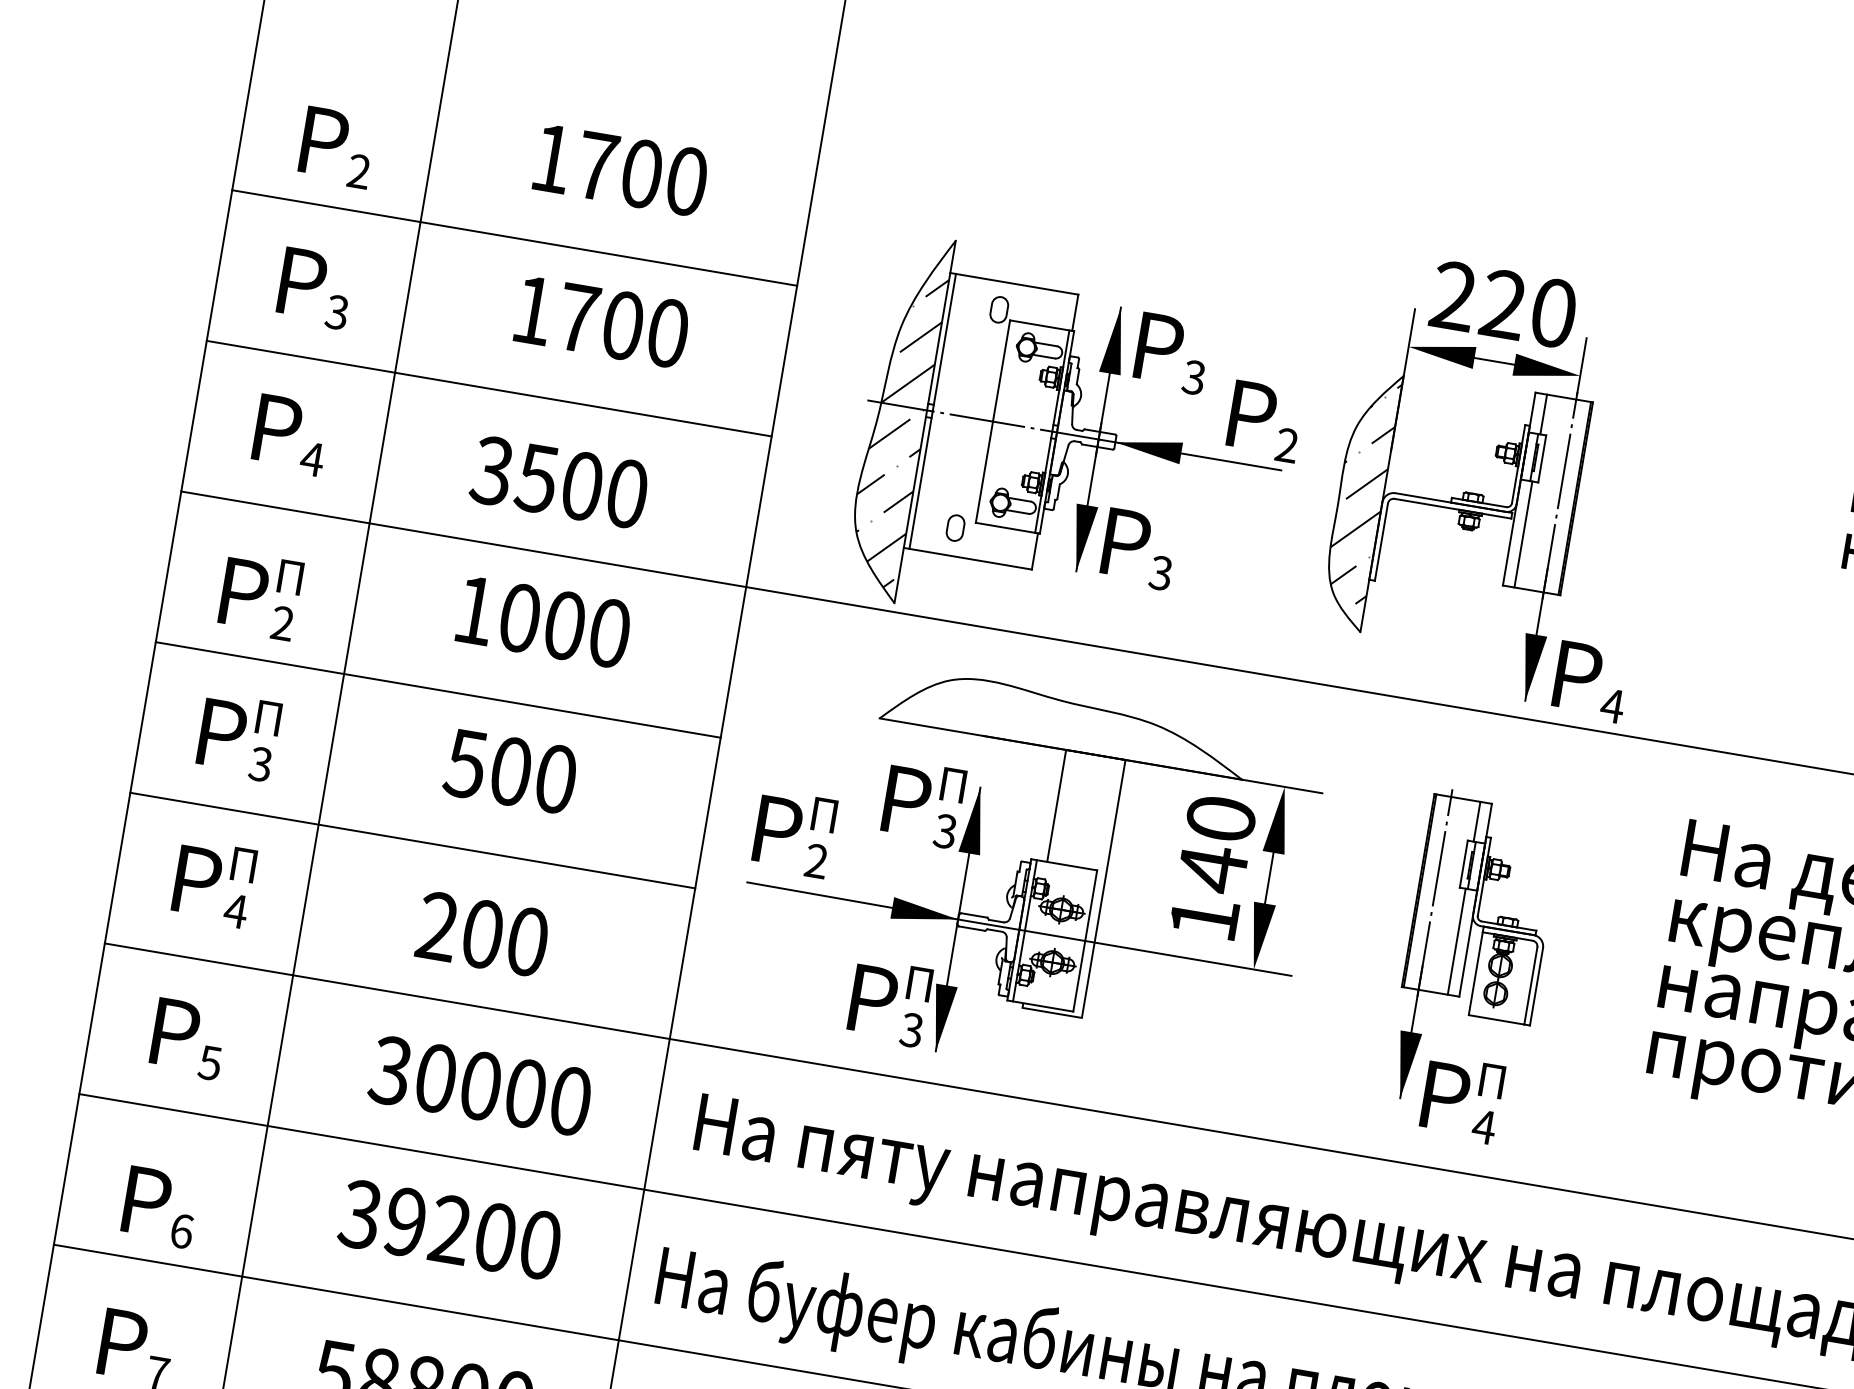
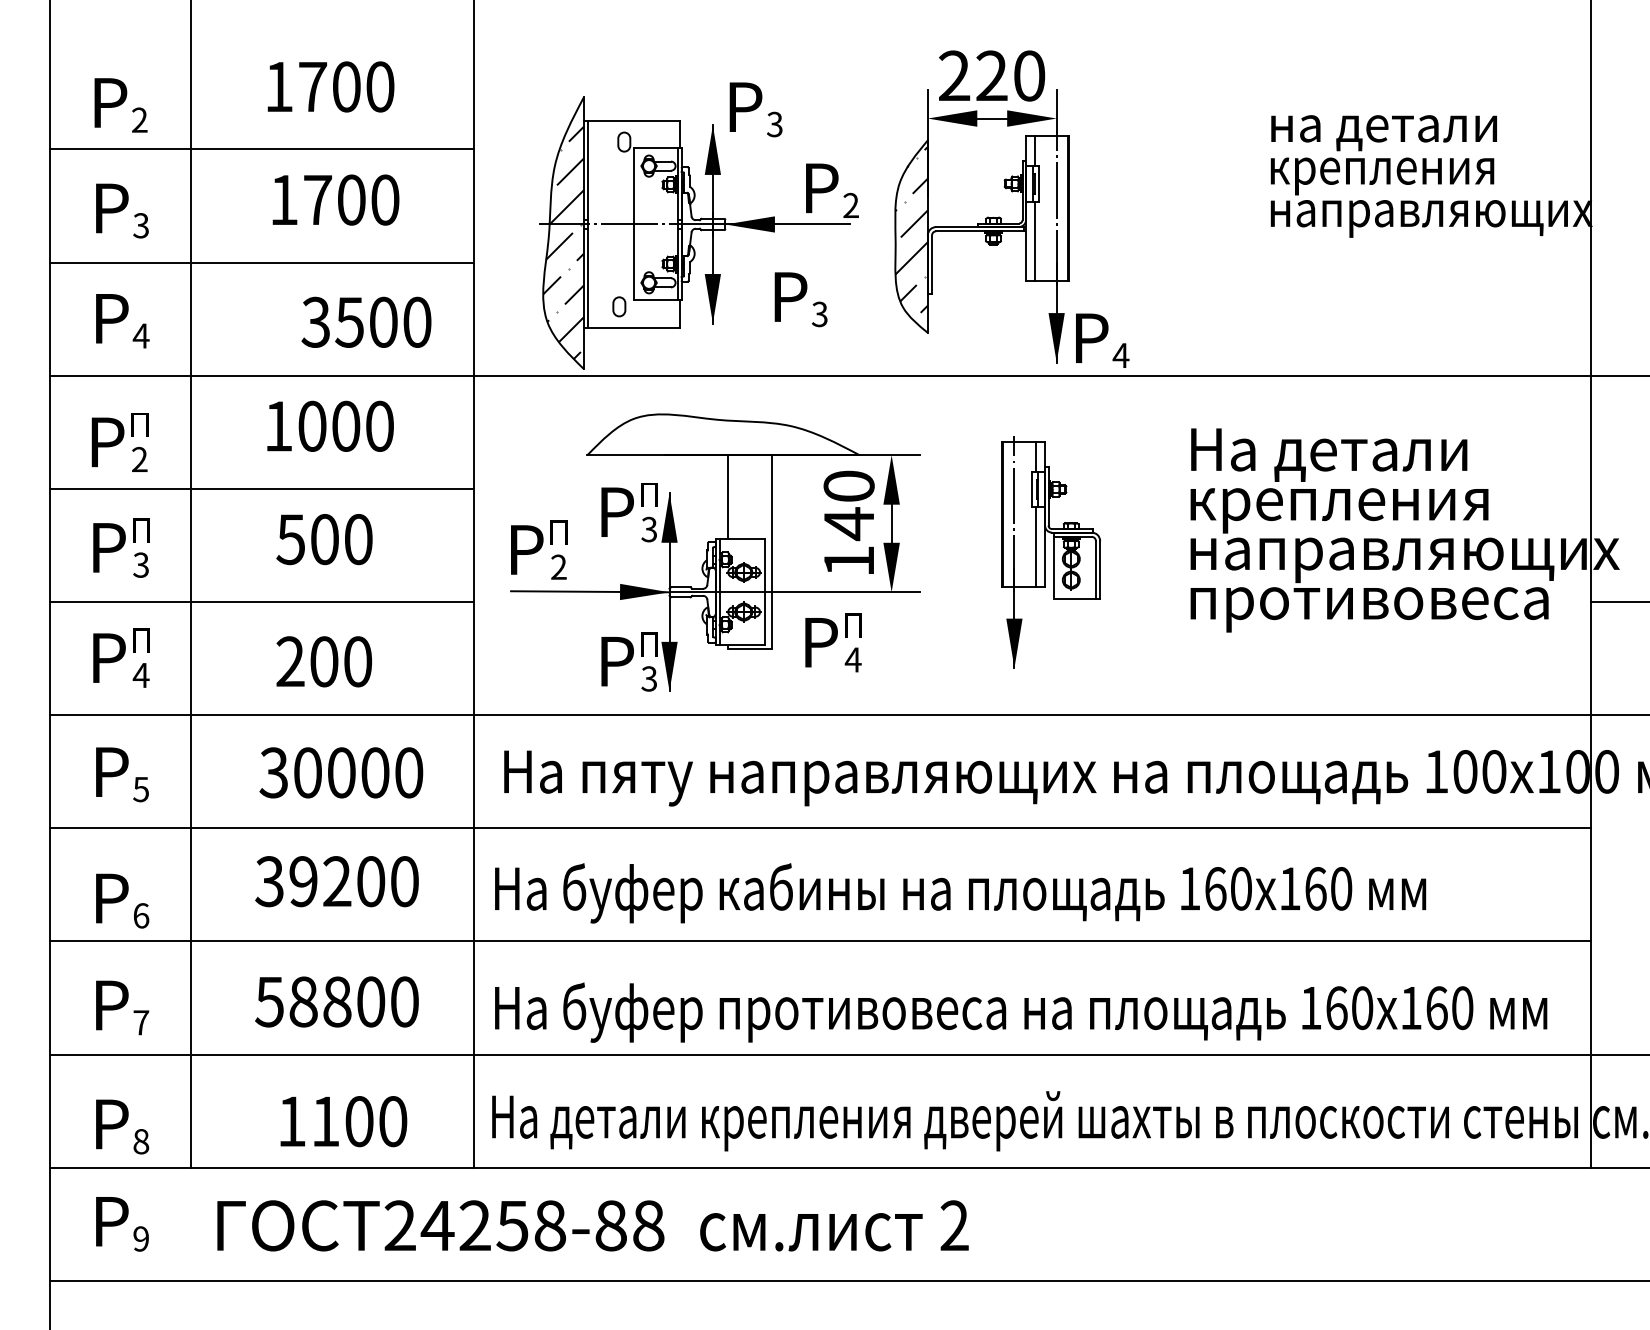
text: (1171, 353) -> (755, 109), moved
text: (559, 481) -> (366, 321), moved
text: (1138, 548) -> (800, 299), moved
text: (1461, 1099) -> (833, 642), moved

